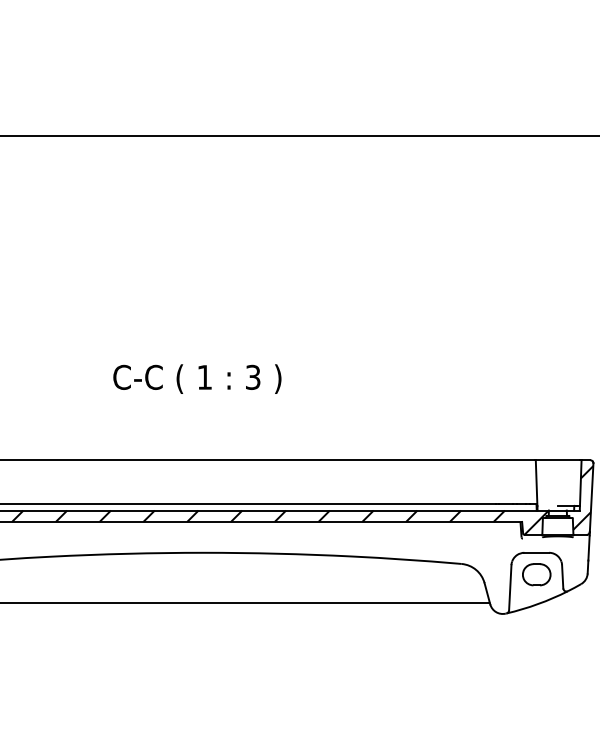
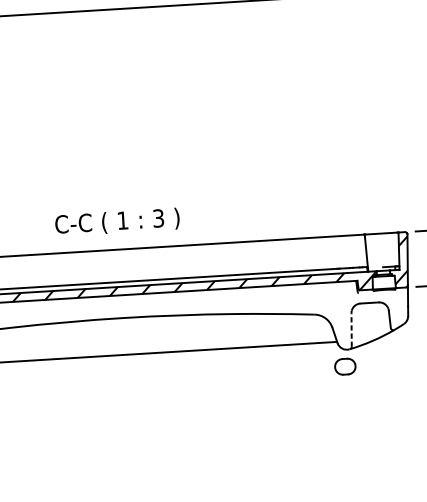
text: (197, 378) -> (117, 221), moved
part: (536, 574) -> (345, 366), moved
line: (510, 587) -> (351, 329), solid -> dashed

